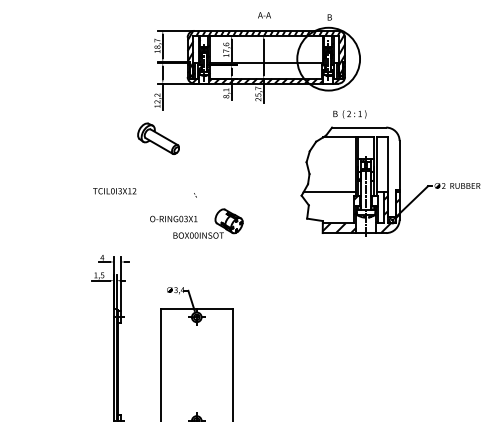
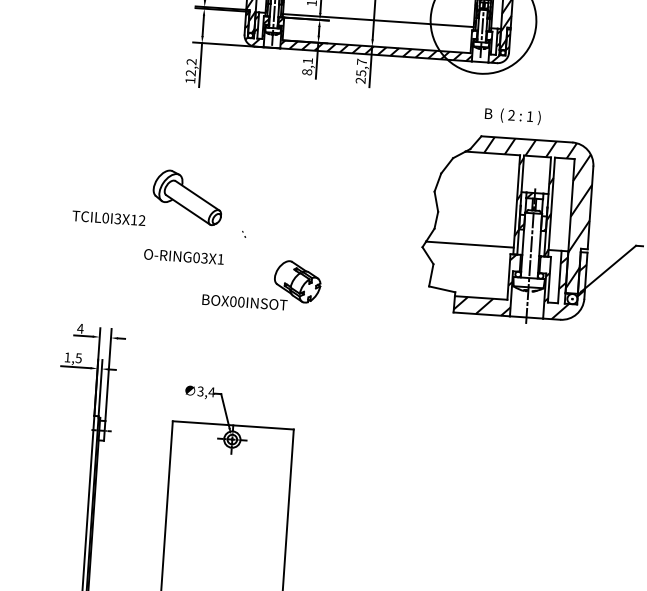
part: (158, 138) -> (187, 197), moved
hatch: (366, 170) -> (534, 212), added
text: (173, 218) -> (183, 255), moved

